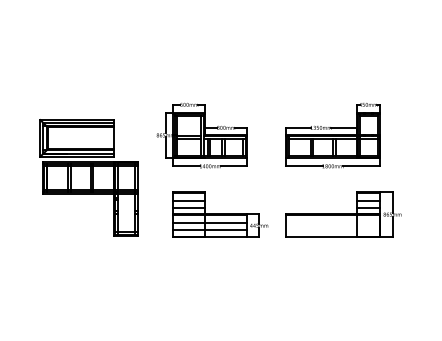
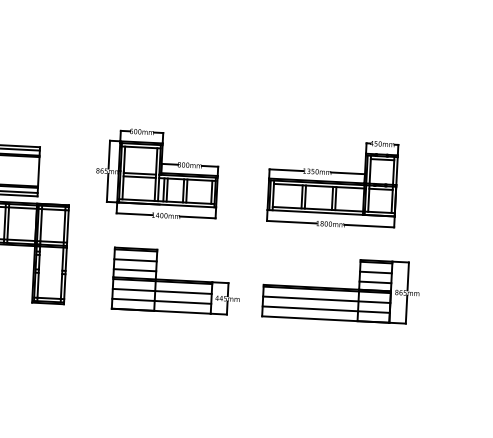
line: (332, 222) -> (326, 299), added
line: (332, 230) -> (325, 310), added

